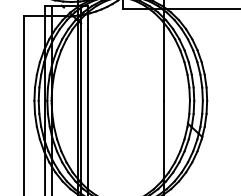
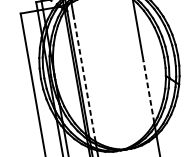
line: (87, 109) -> (84, 78), solid -> dashed
line: (163, 139) -> (148, 91), solid -> dashed

